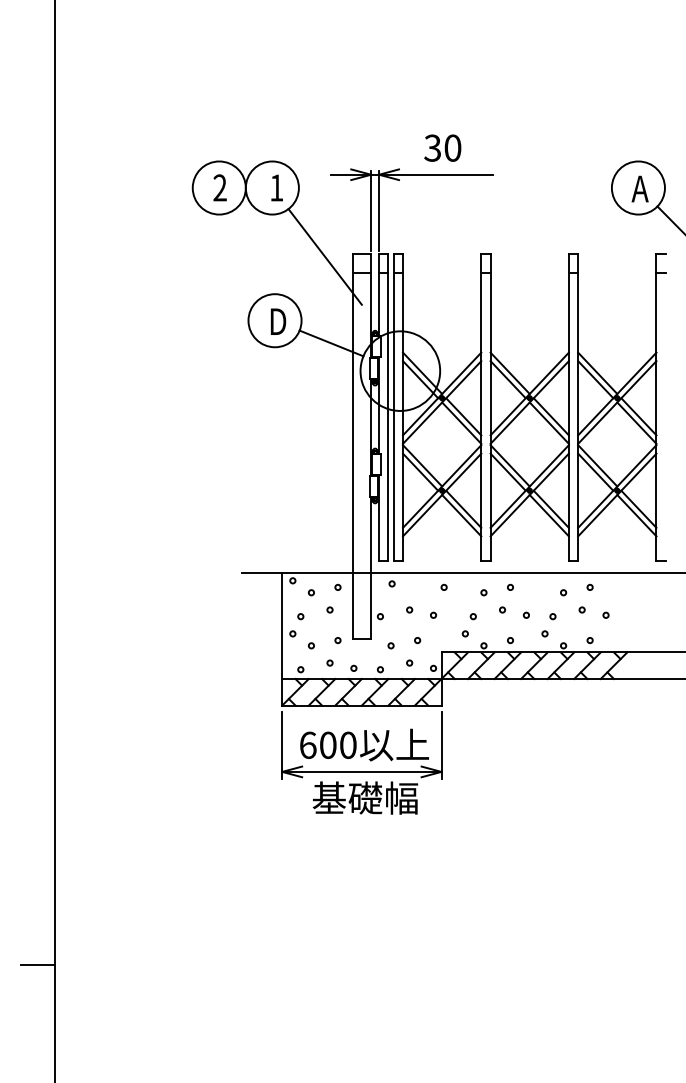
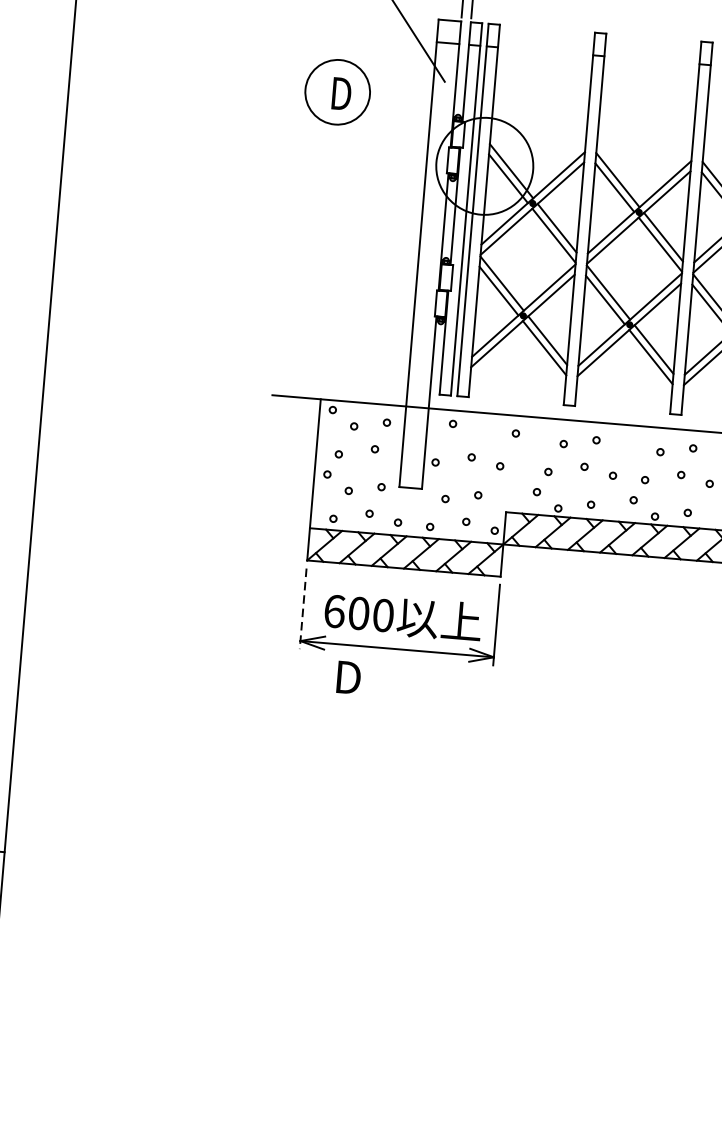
line: (331, 343) -> (403, 125), removed
line: (282, 745) -> (303, 609), solid -> dashed
text: (365, 797) -> (398, 680), 基礎幅 -> D

